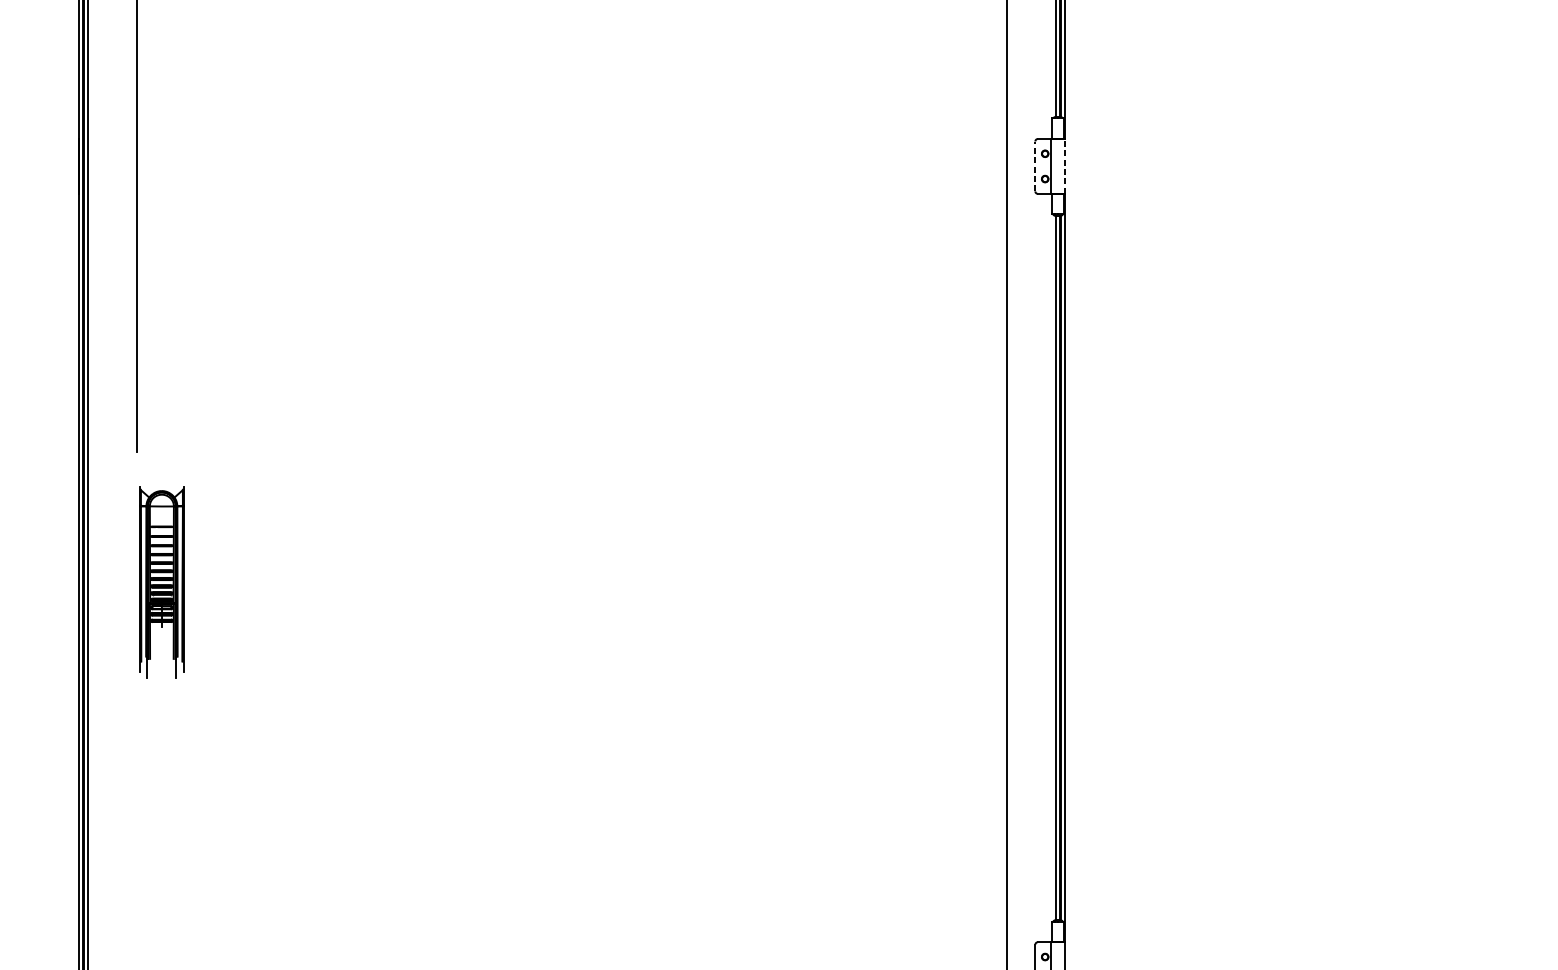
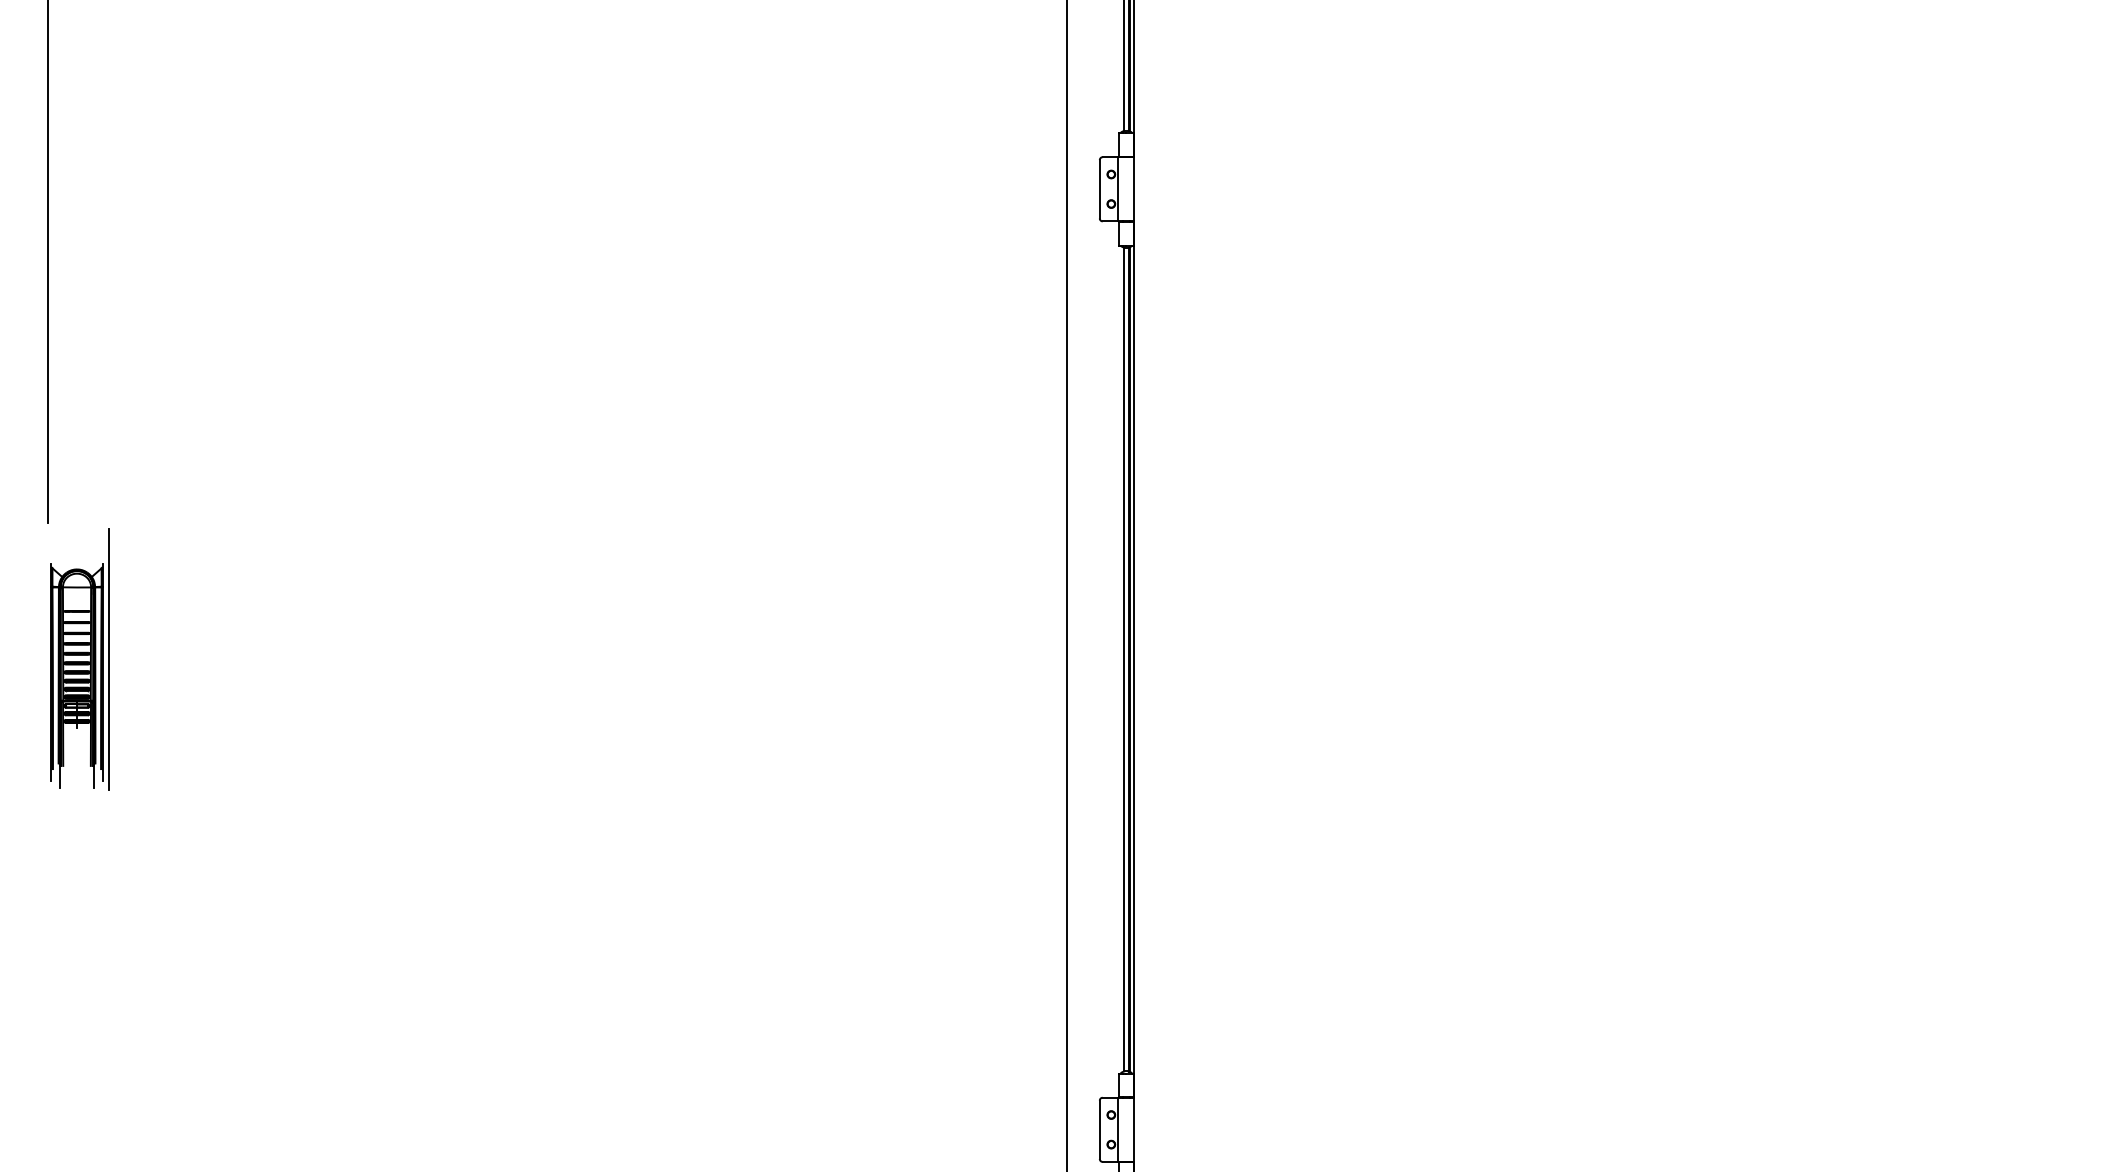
line: (1035, 165) -> (1099, 188), dashed -> solid
line: (1064, 165) -> (1134, 188), dashed -> solid
line: (188, 568) -> (108, 659), added

